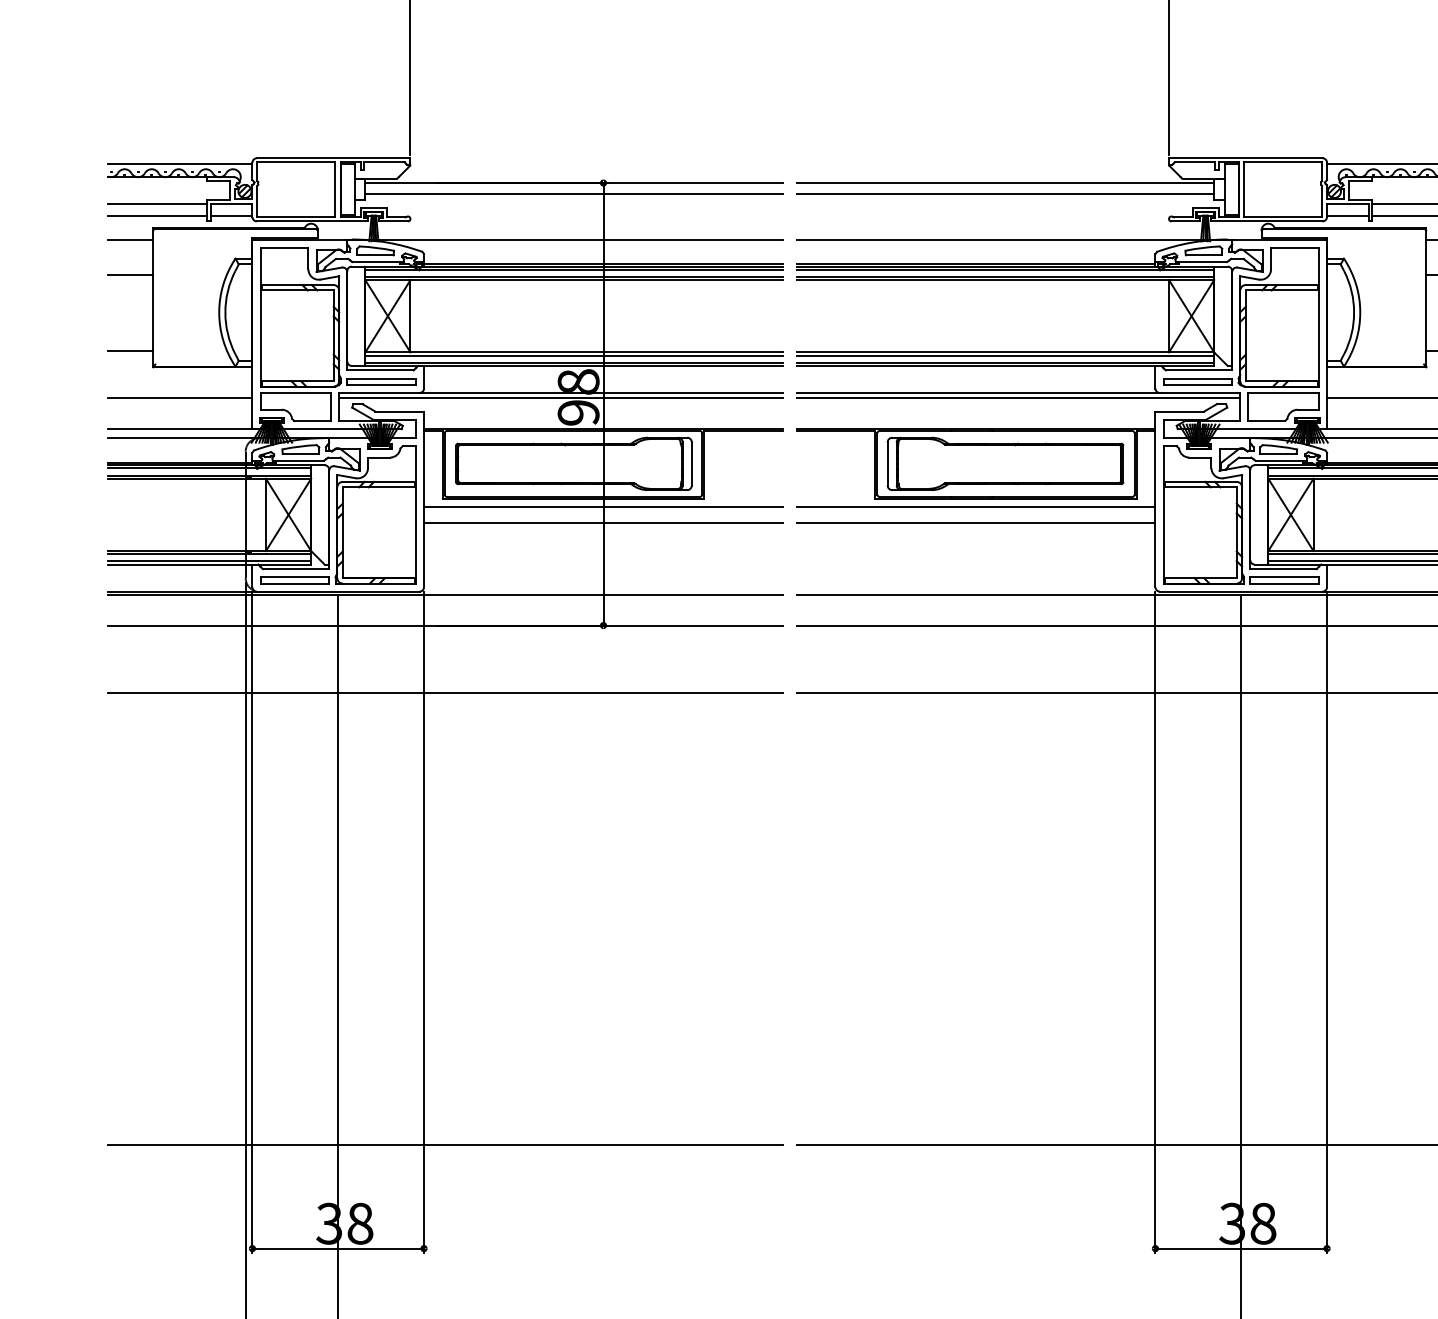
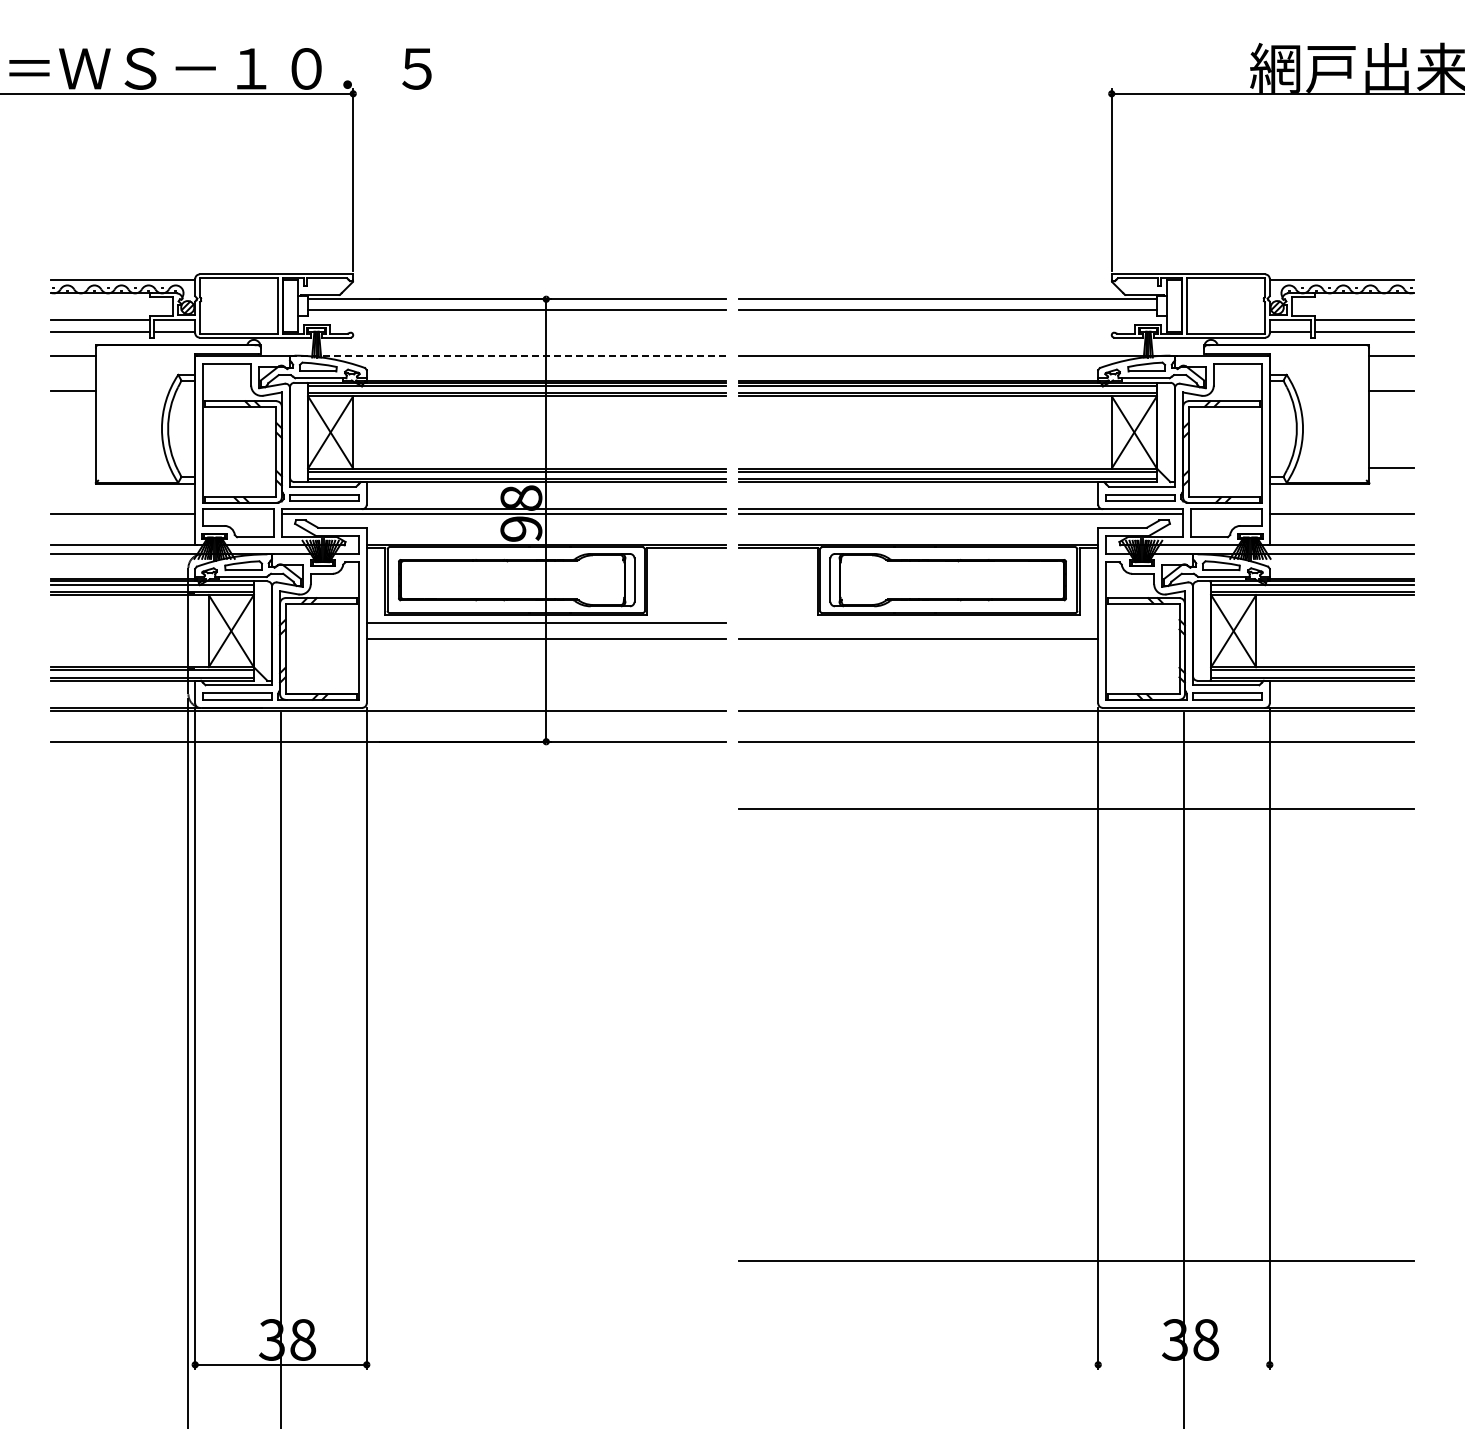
line: (563, 239) -> (506, 355), solid -> dashed
line: (129, 351) -> (72, 467), removed
line: (975, 507) -> (918, 623), removed
line: (444, 693) -> (387, 809), removed
line: (444, 1144) -> (387, 1260), removed
line: (1240, 1248) -> (1183, 1364), removed

